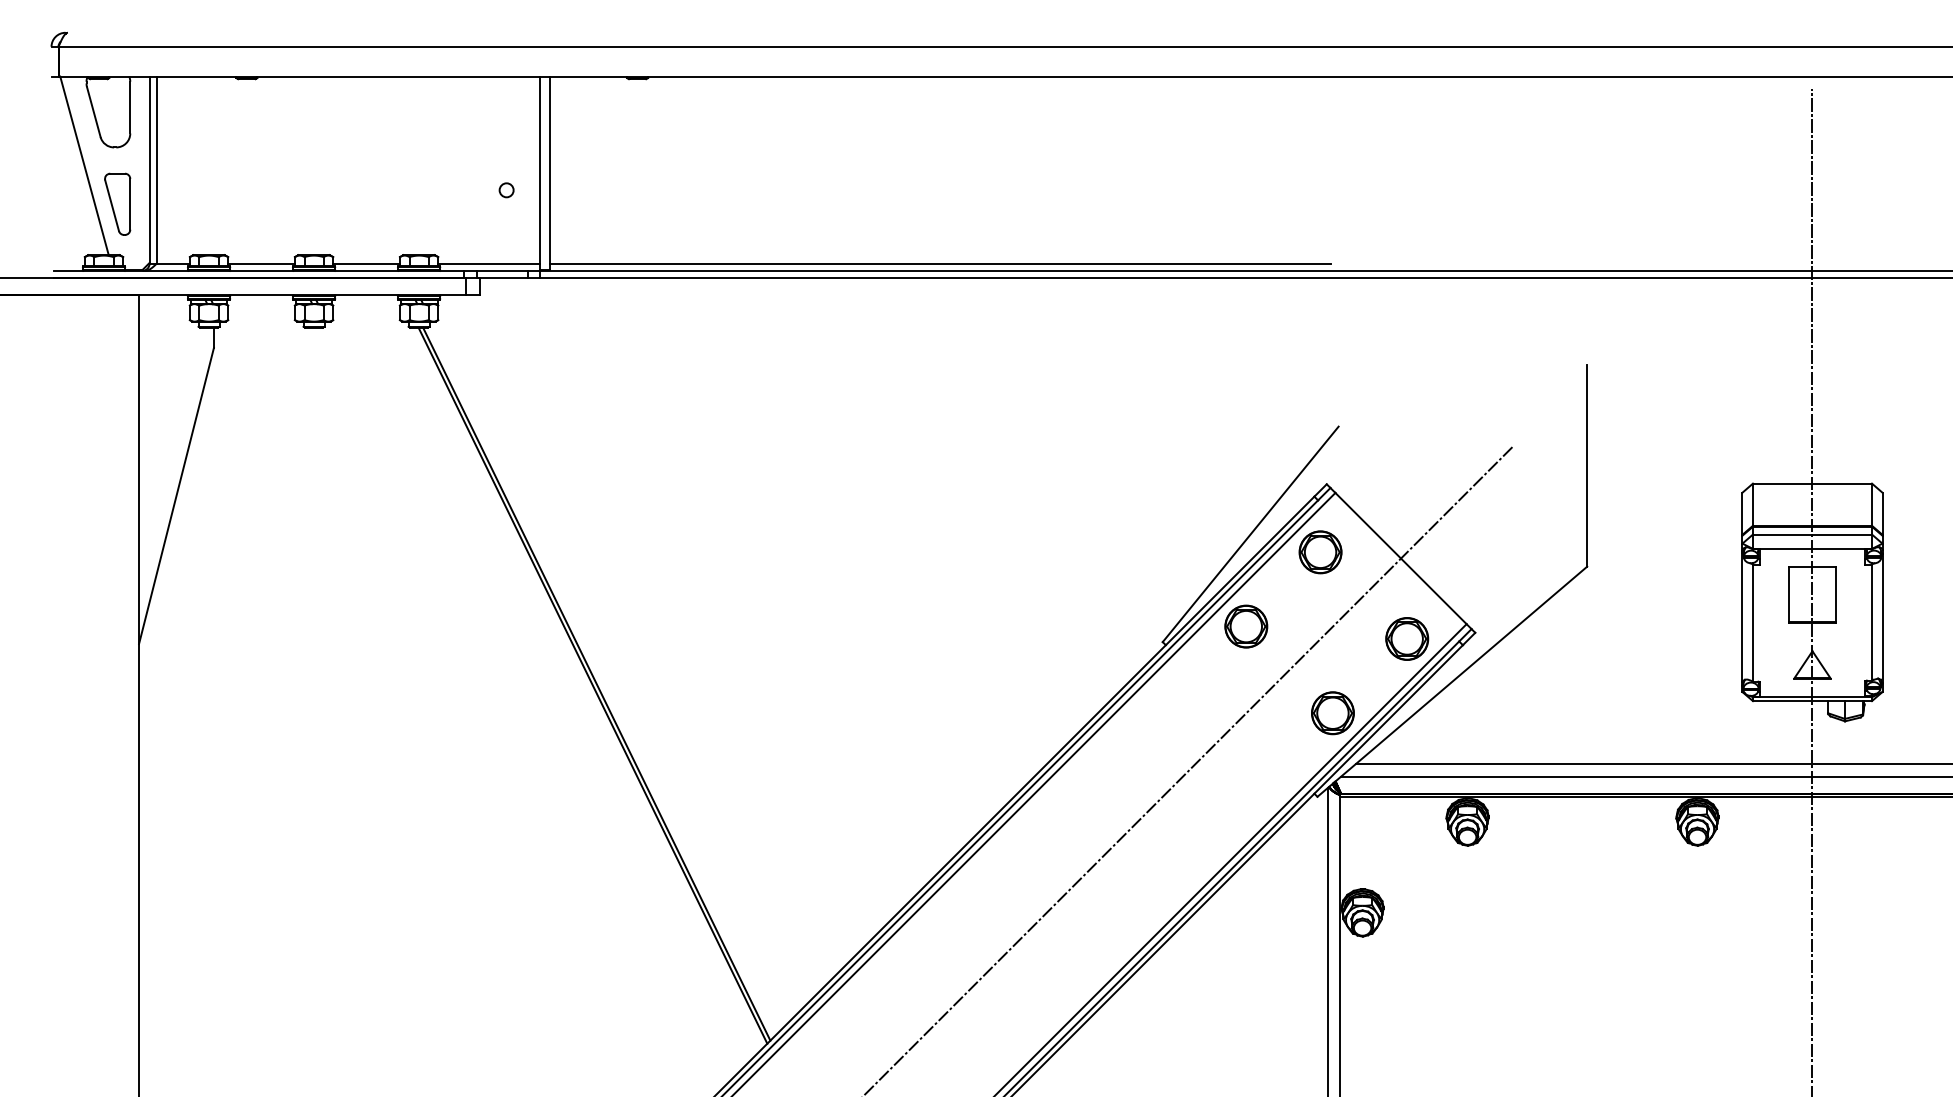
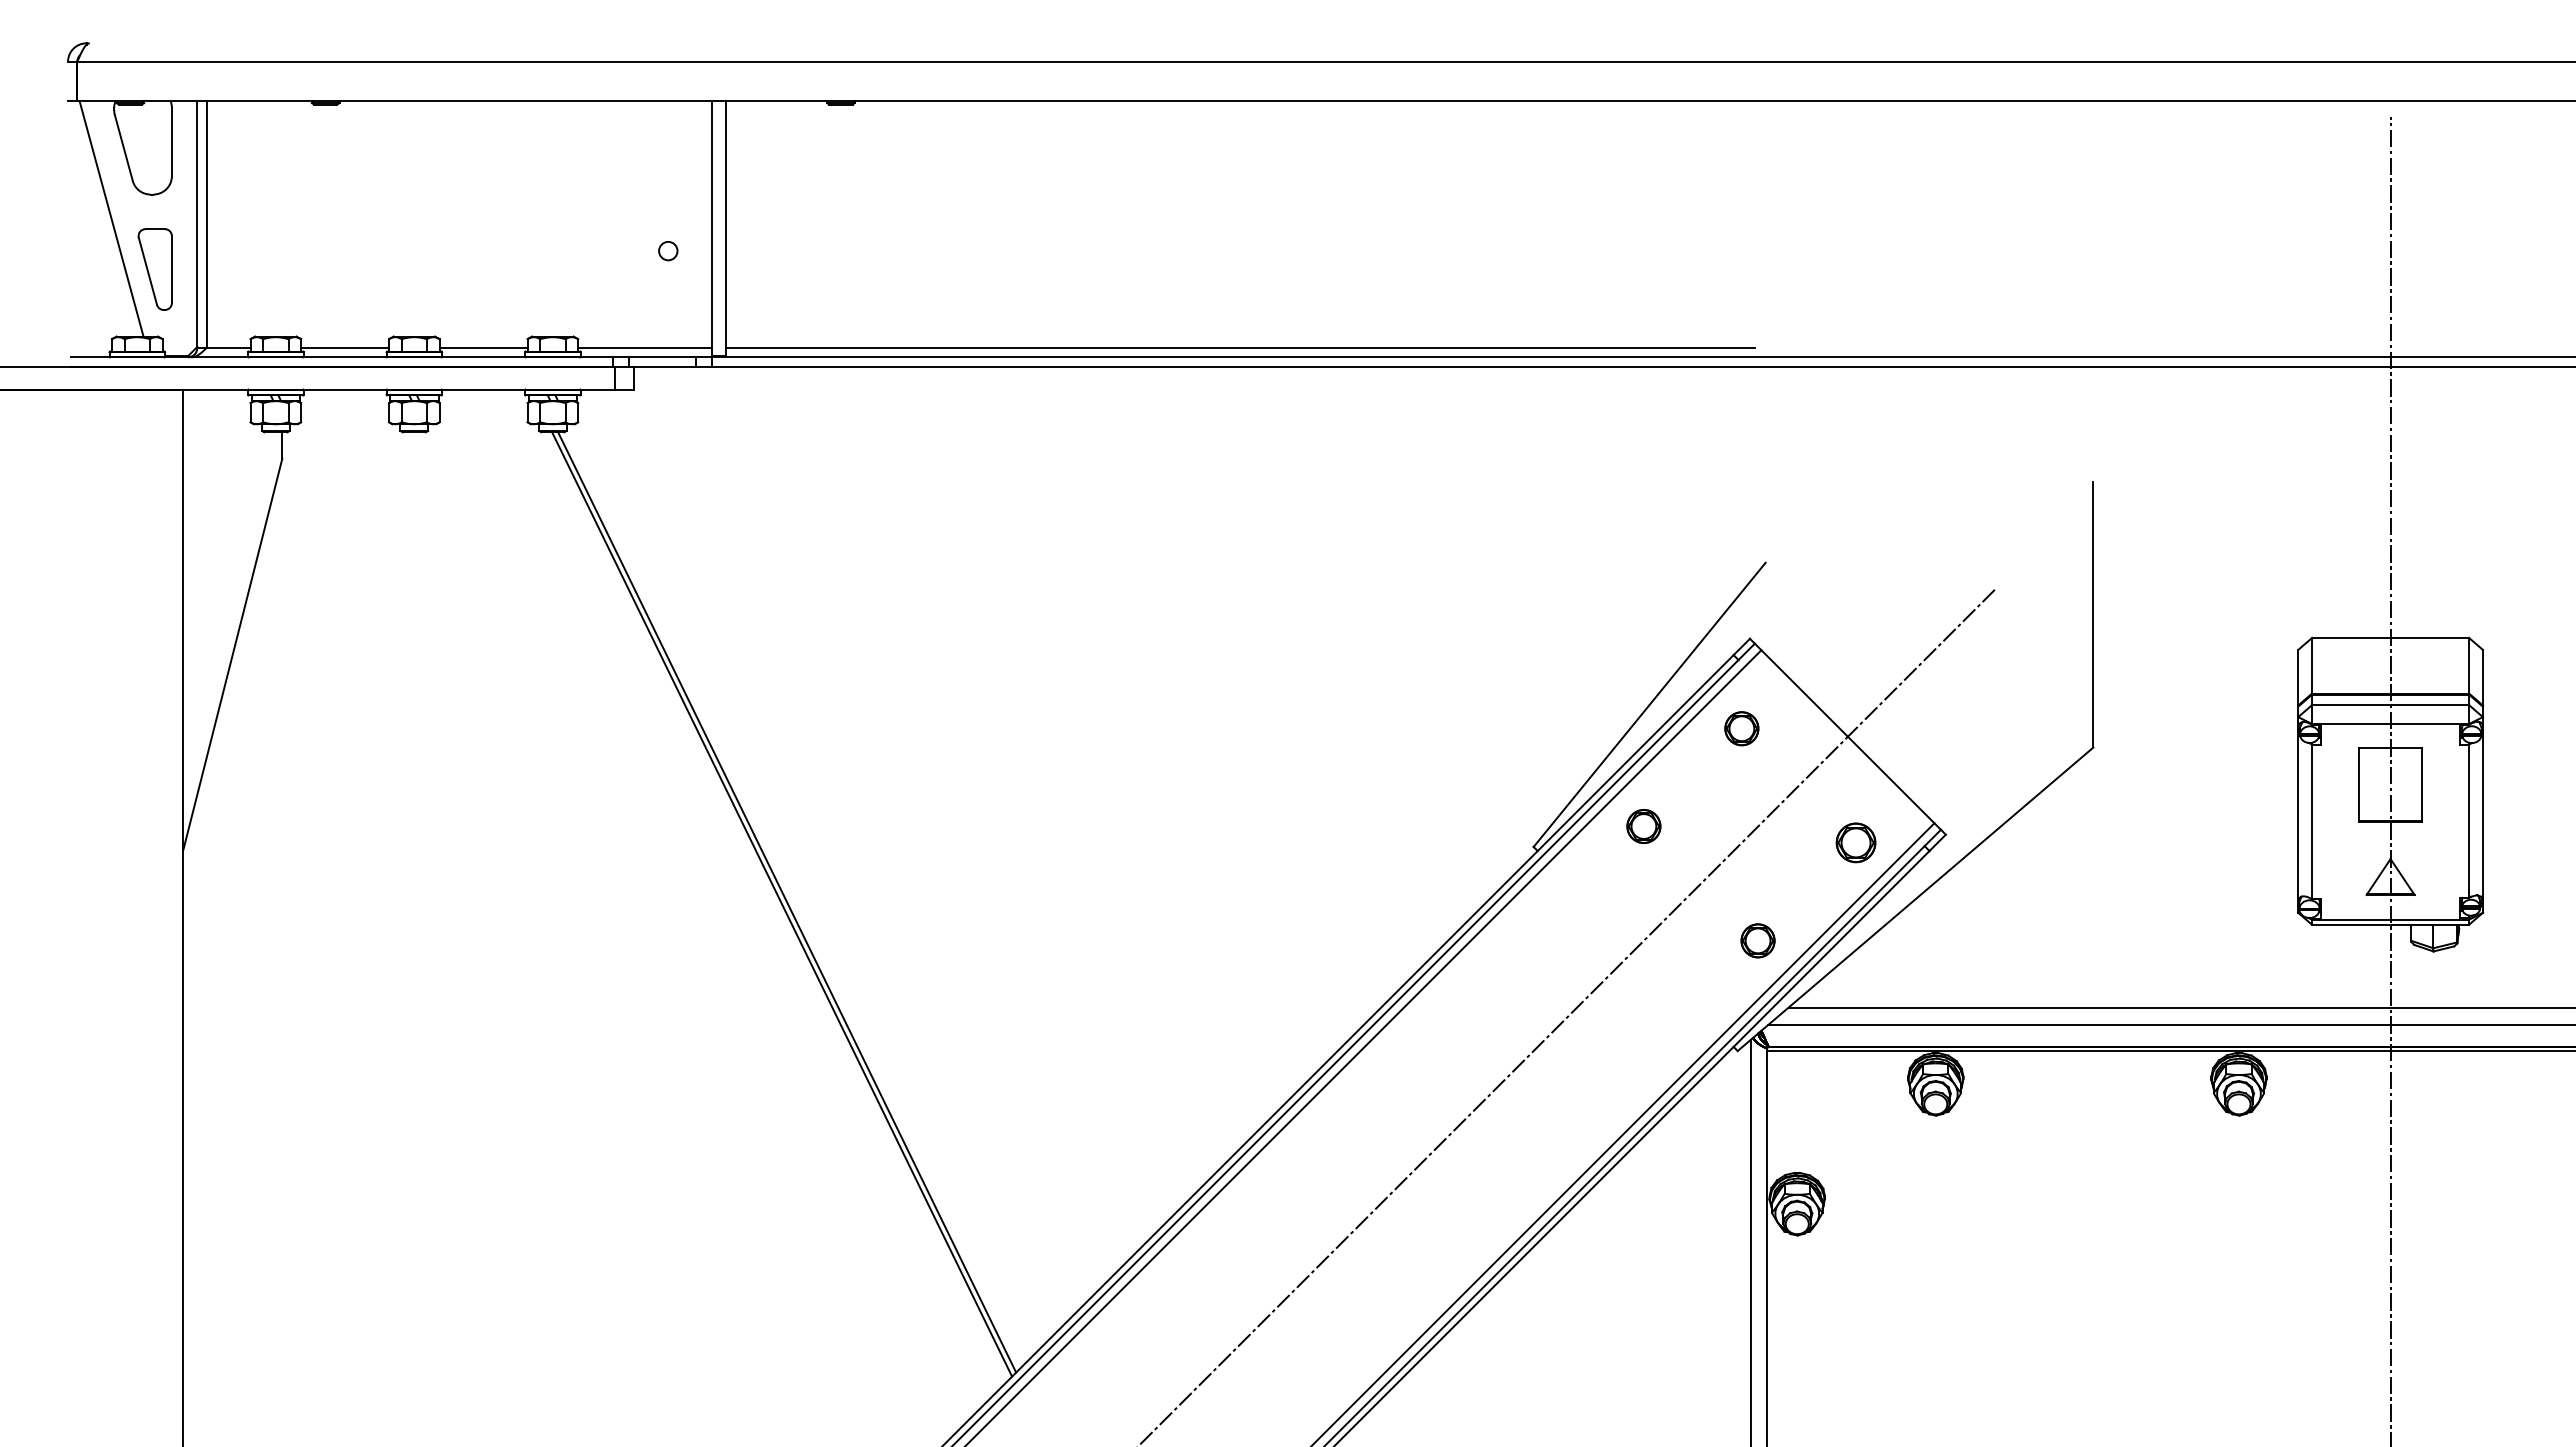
part: (1320, 552) -> (1741, 728), size x0.6
part: (1246, 626) -> (1643, 826), size x0.6
part: (1406, 638) -> (1855, 842), size x0.7
part: (1332, 713) -> (1757, 940), size x0.6

